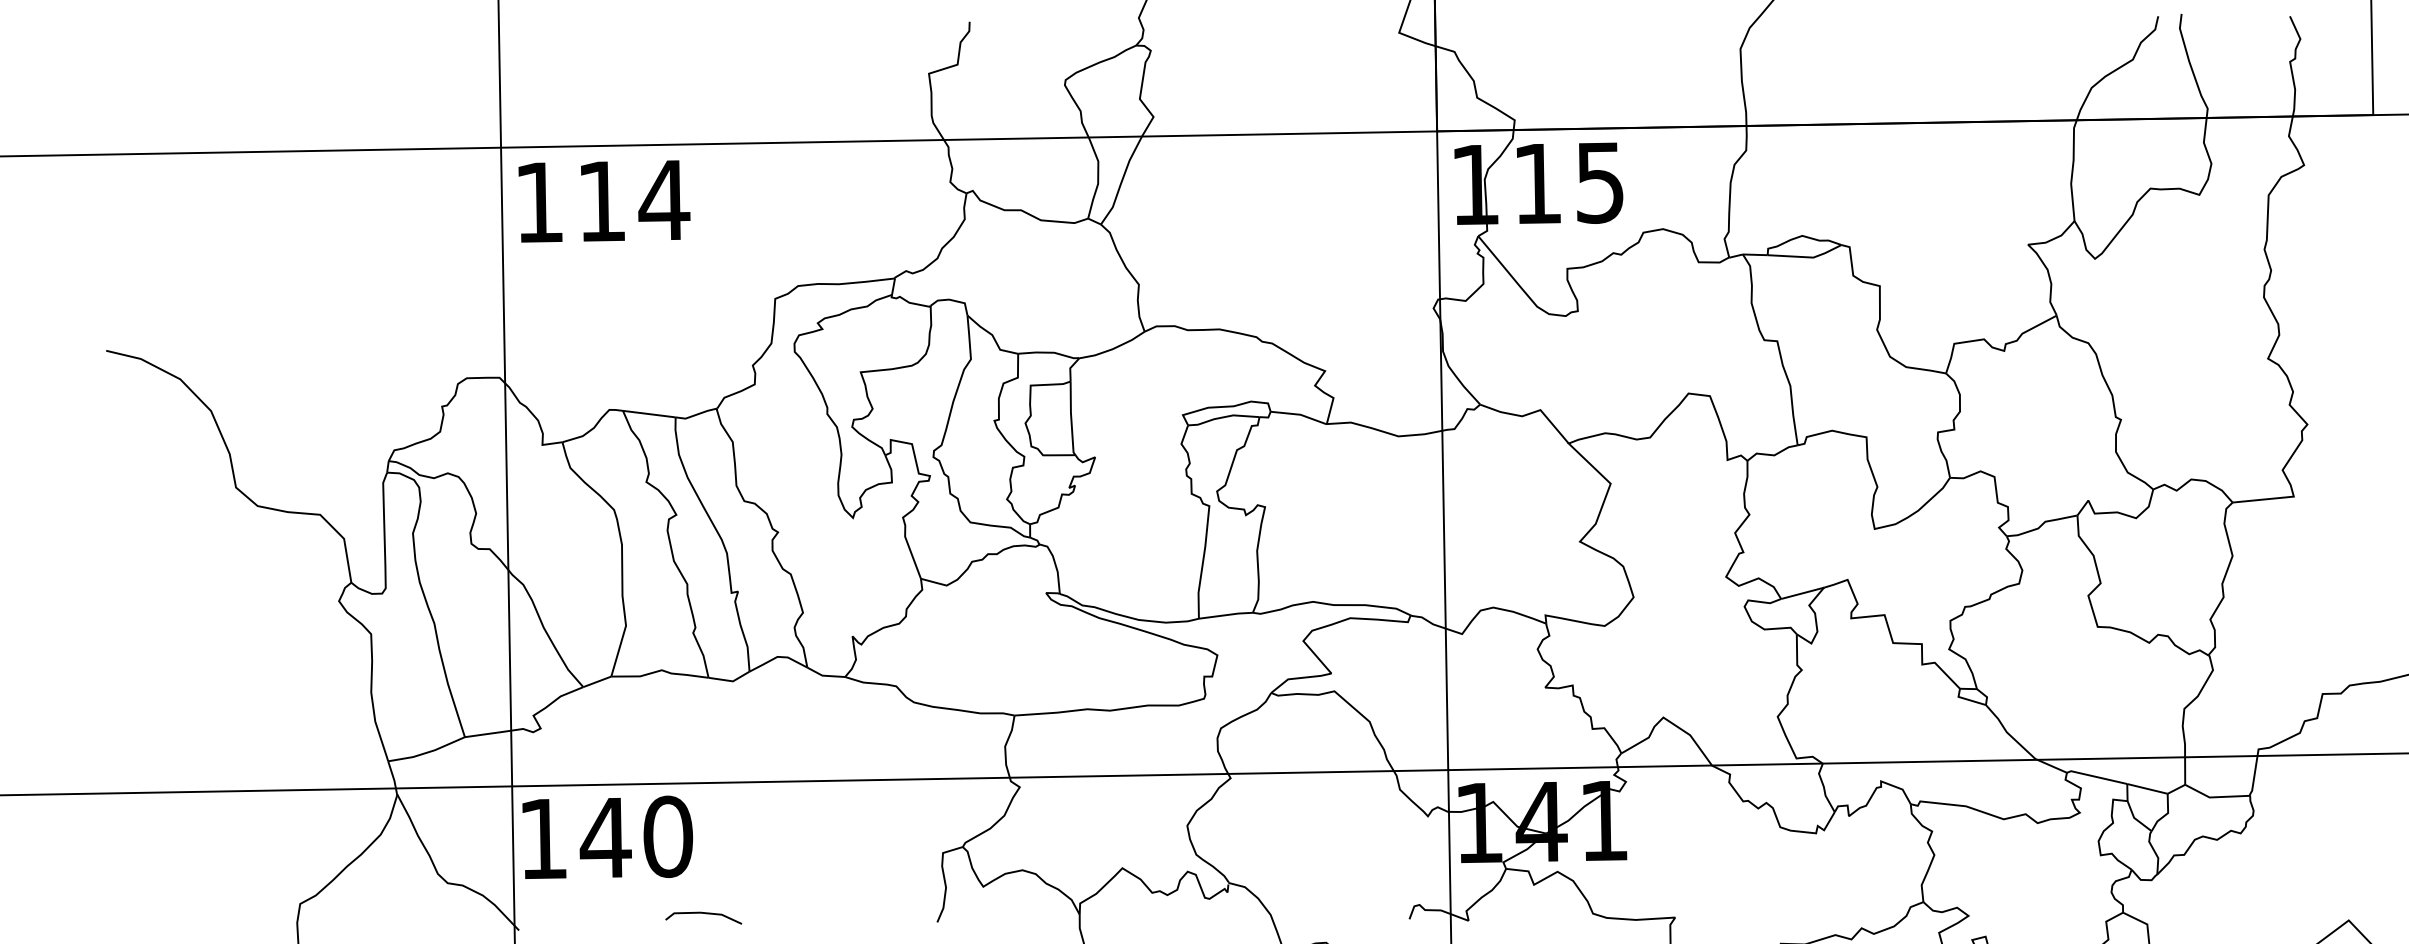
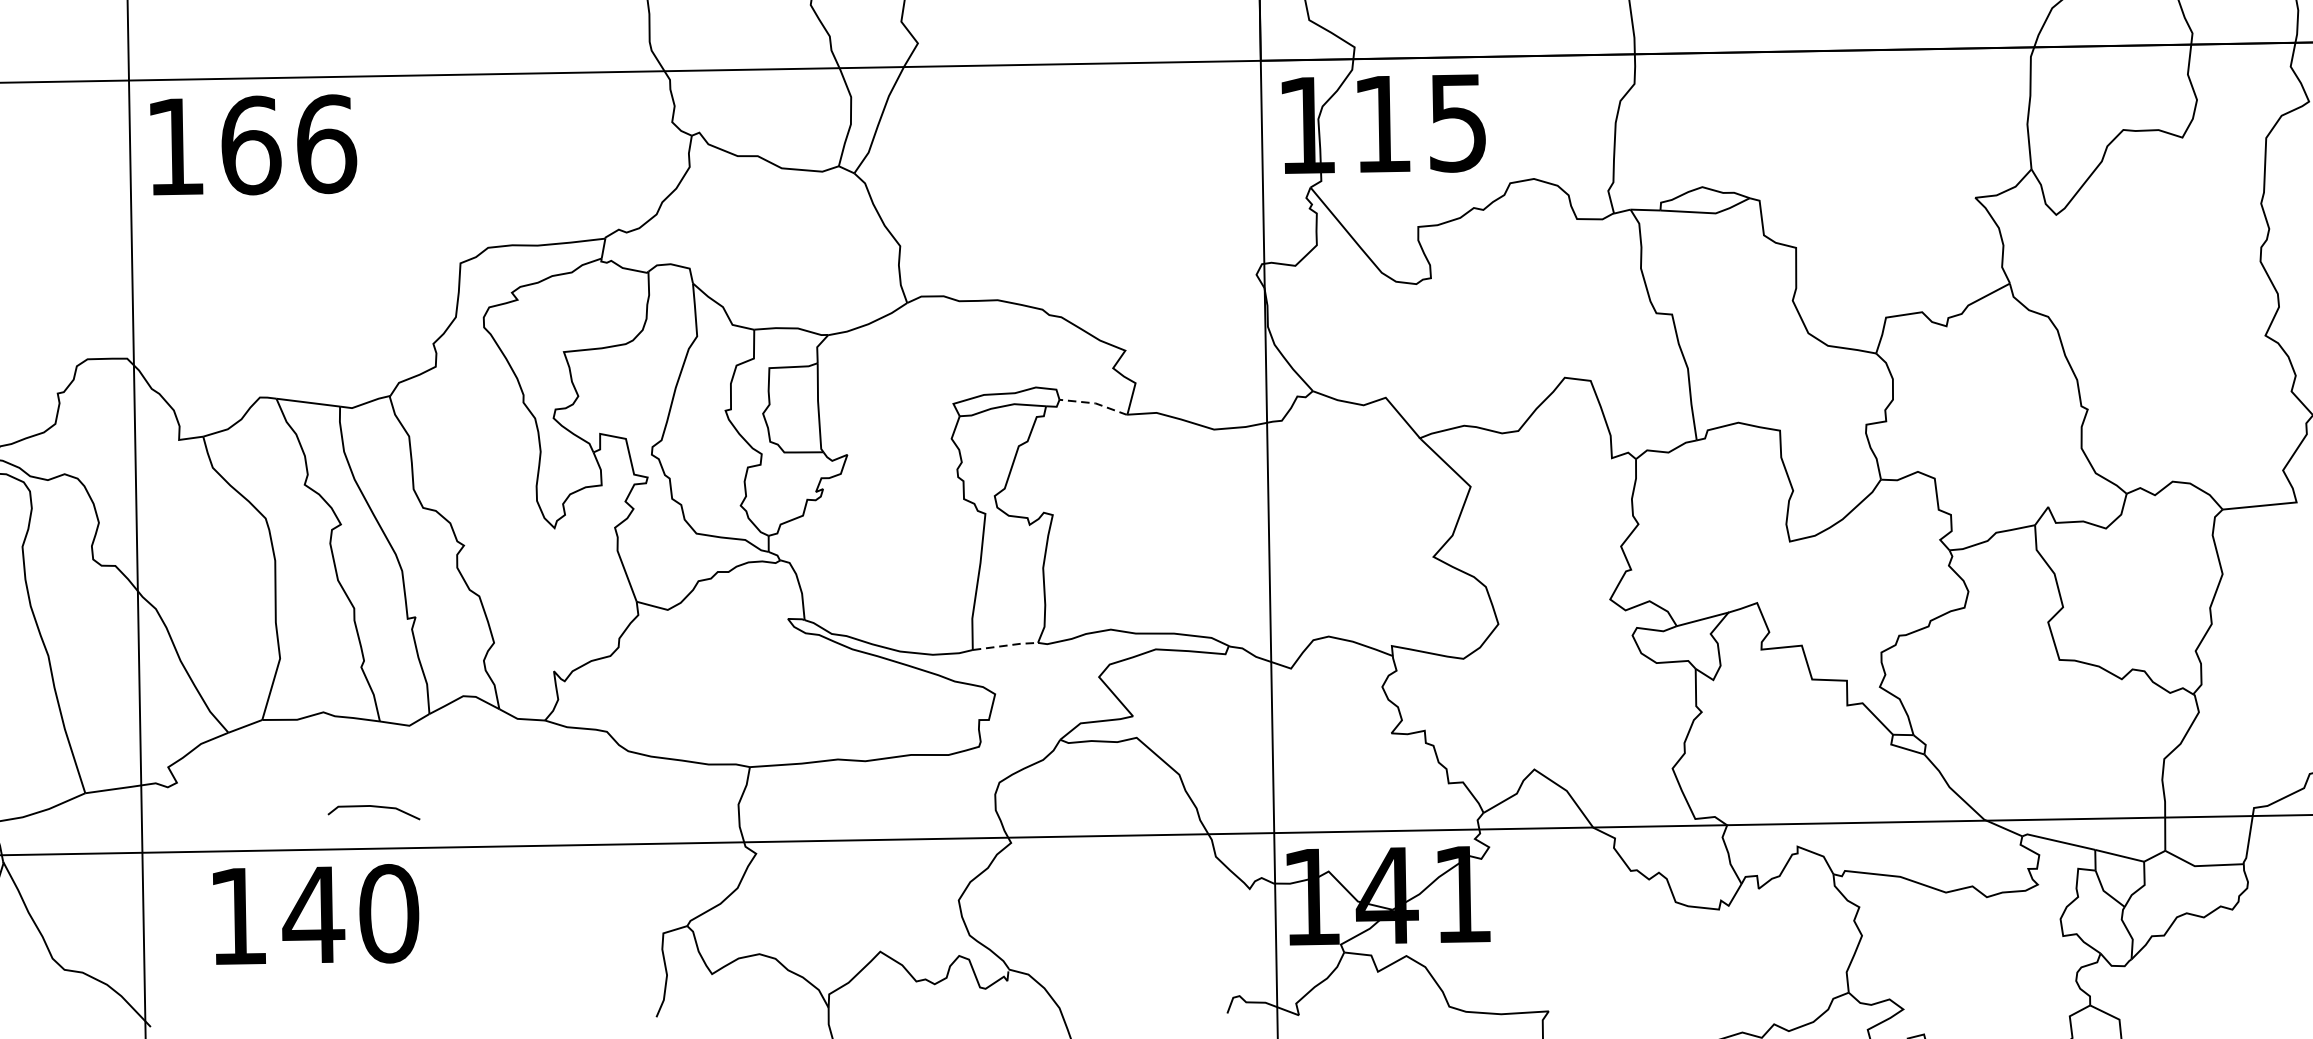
text: (633, 200) -> (289, 144), 114 -> 166
line: (1300, 414) -> (1095, 403), solid -> dashed
line: (1226, 615) -> (1006, 646), solid -> dashed
text: (607, 836) -> (315, 913), moved
line: (705, 914) -> (376, 808), moved

